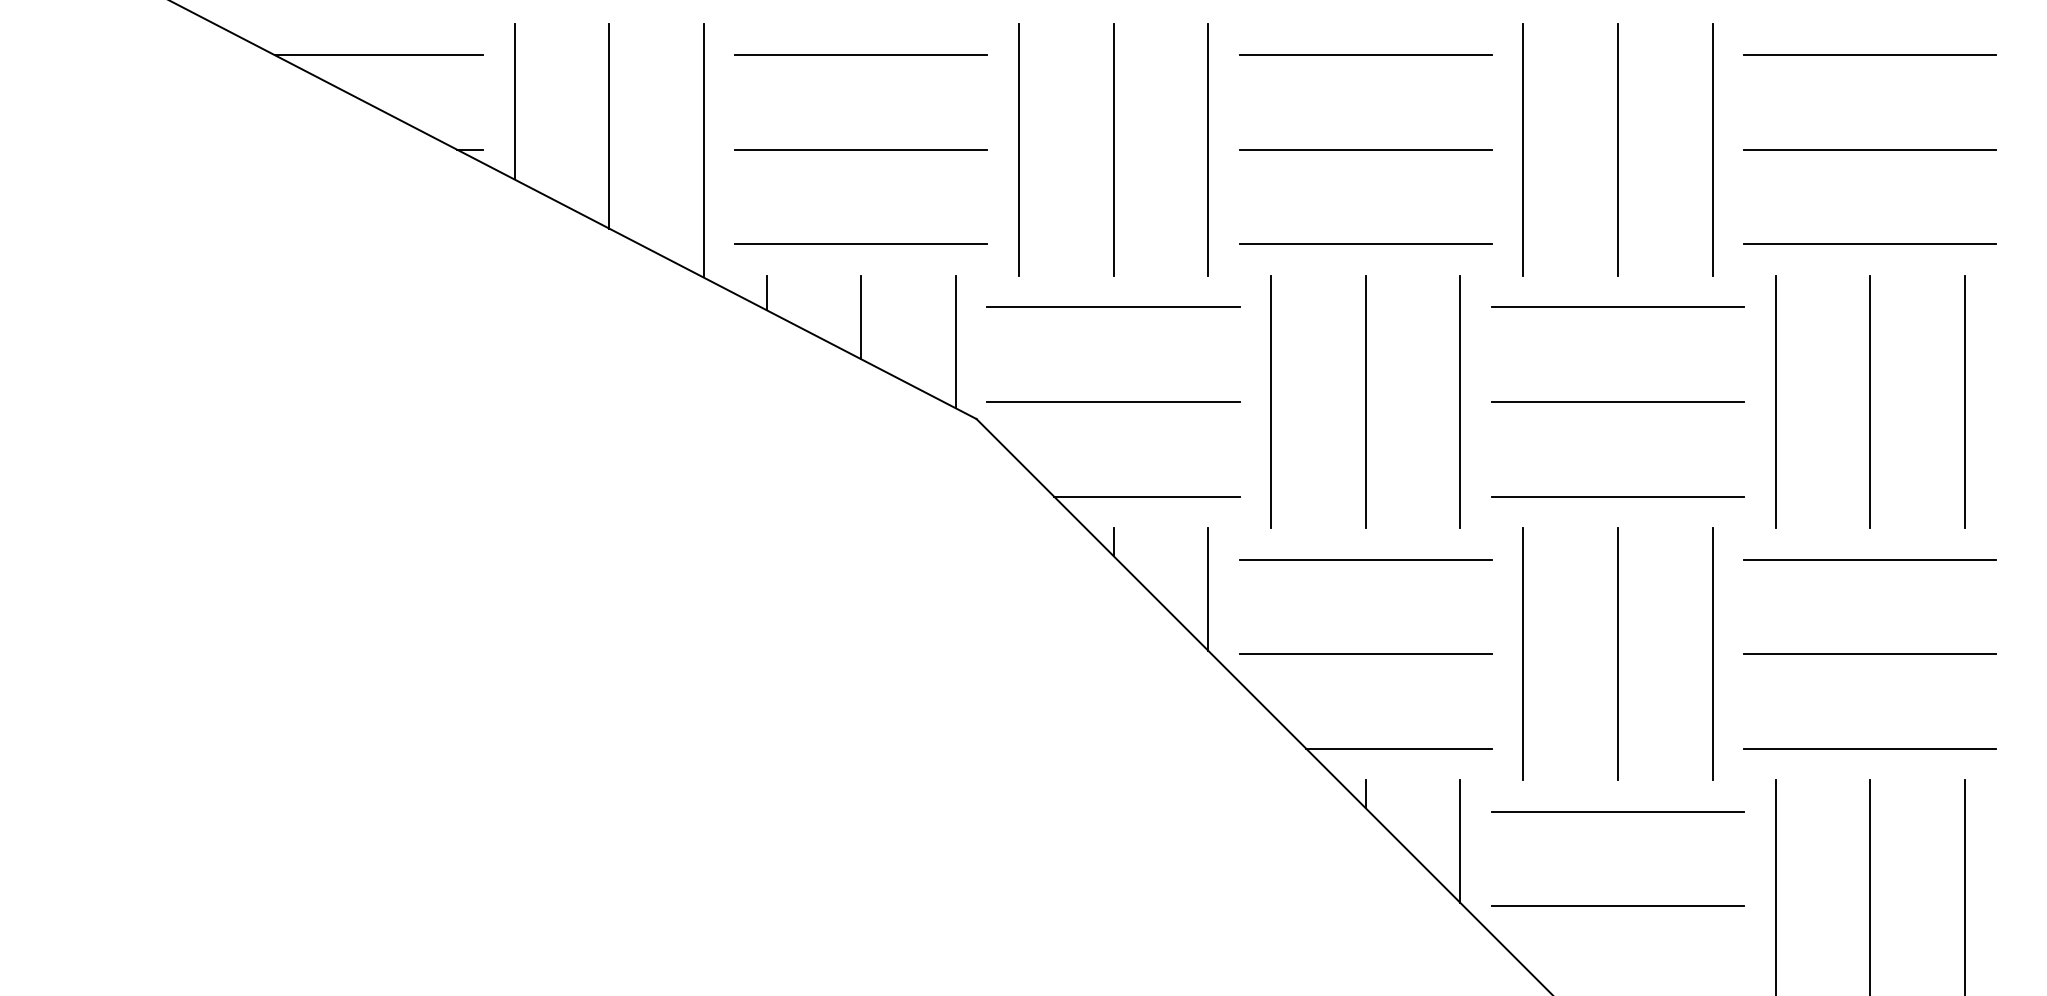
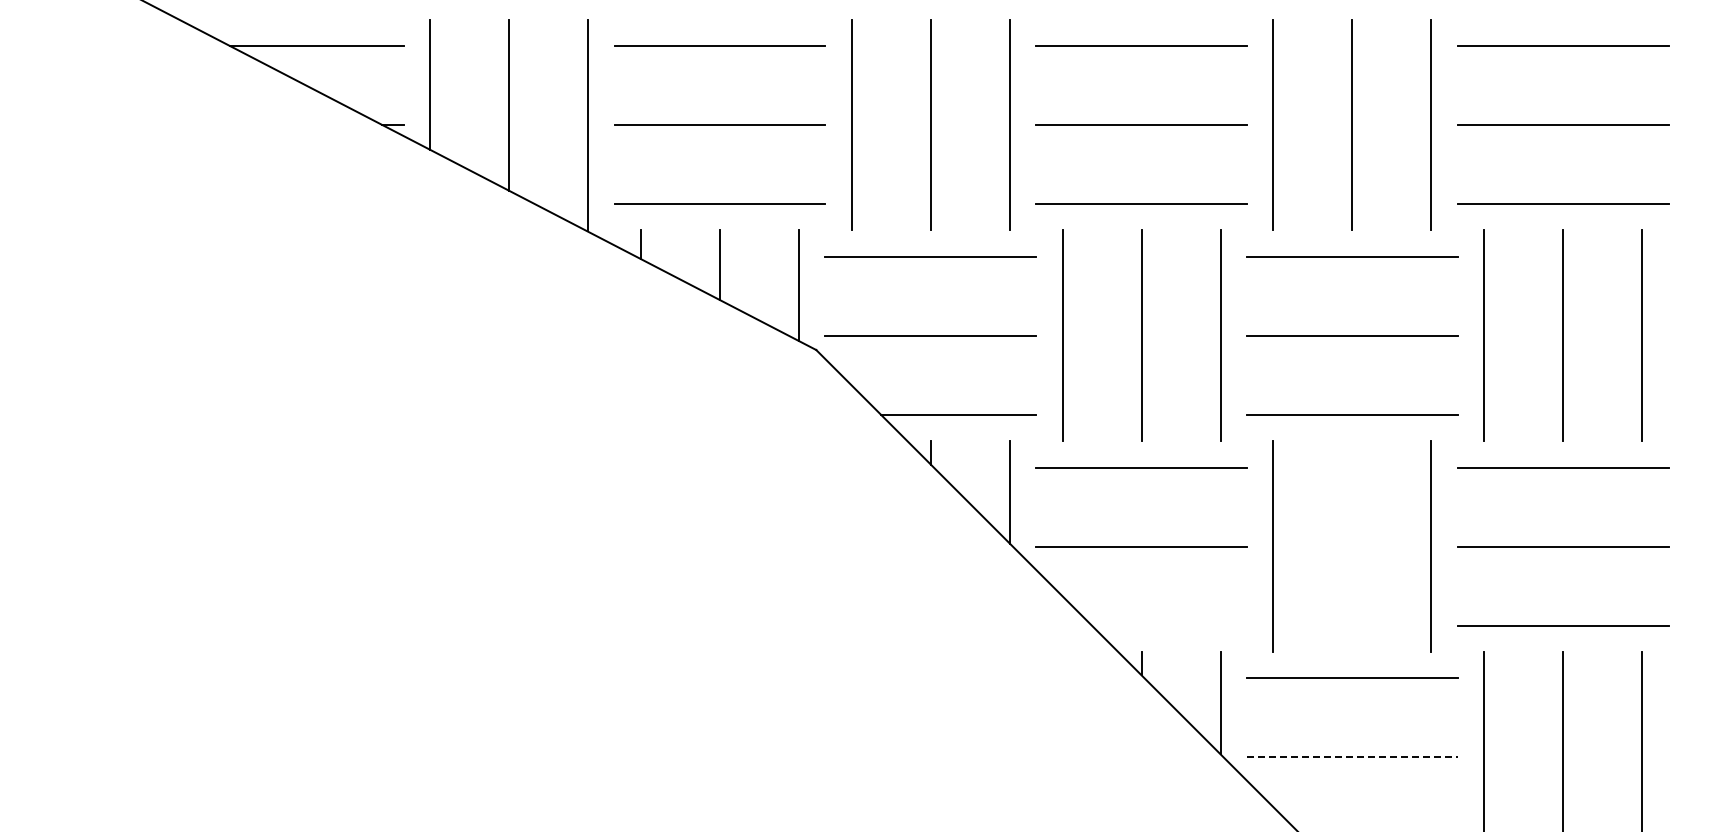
line: (1618, 654) -> (1352, 546), removed
line: (1398, 748) -> (1168, 625), removed
line: (1618, 906) -> (1352, 757), solid -> dashed

